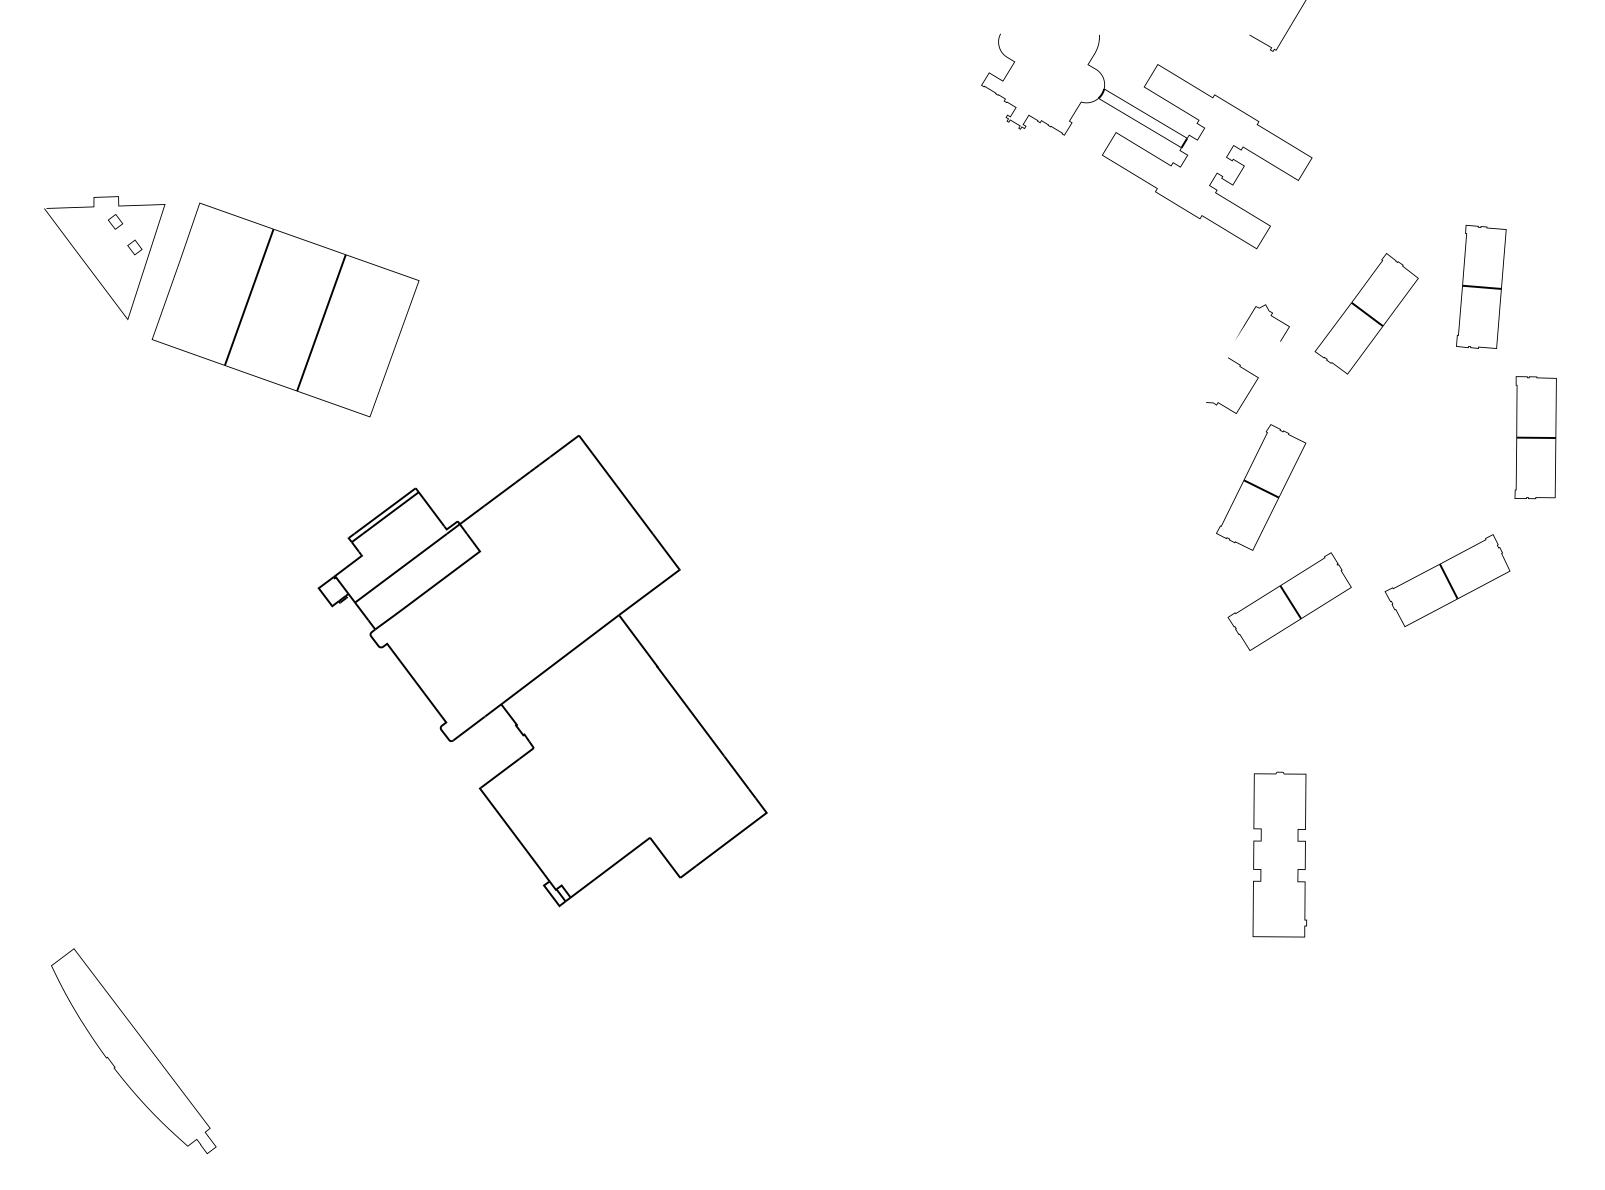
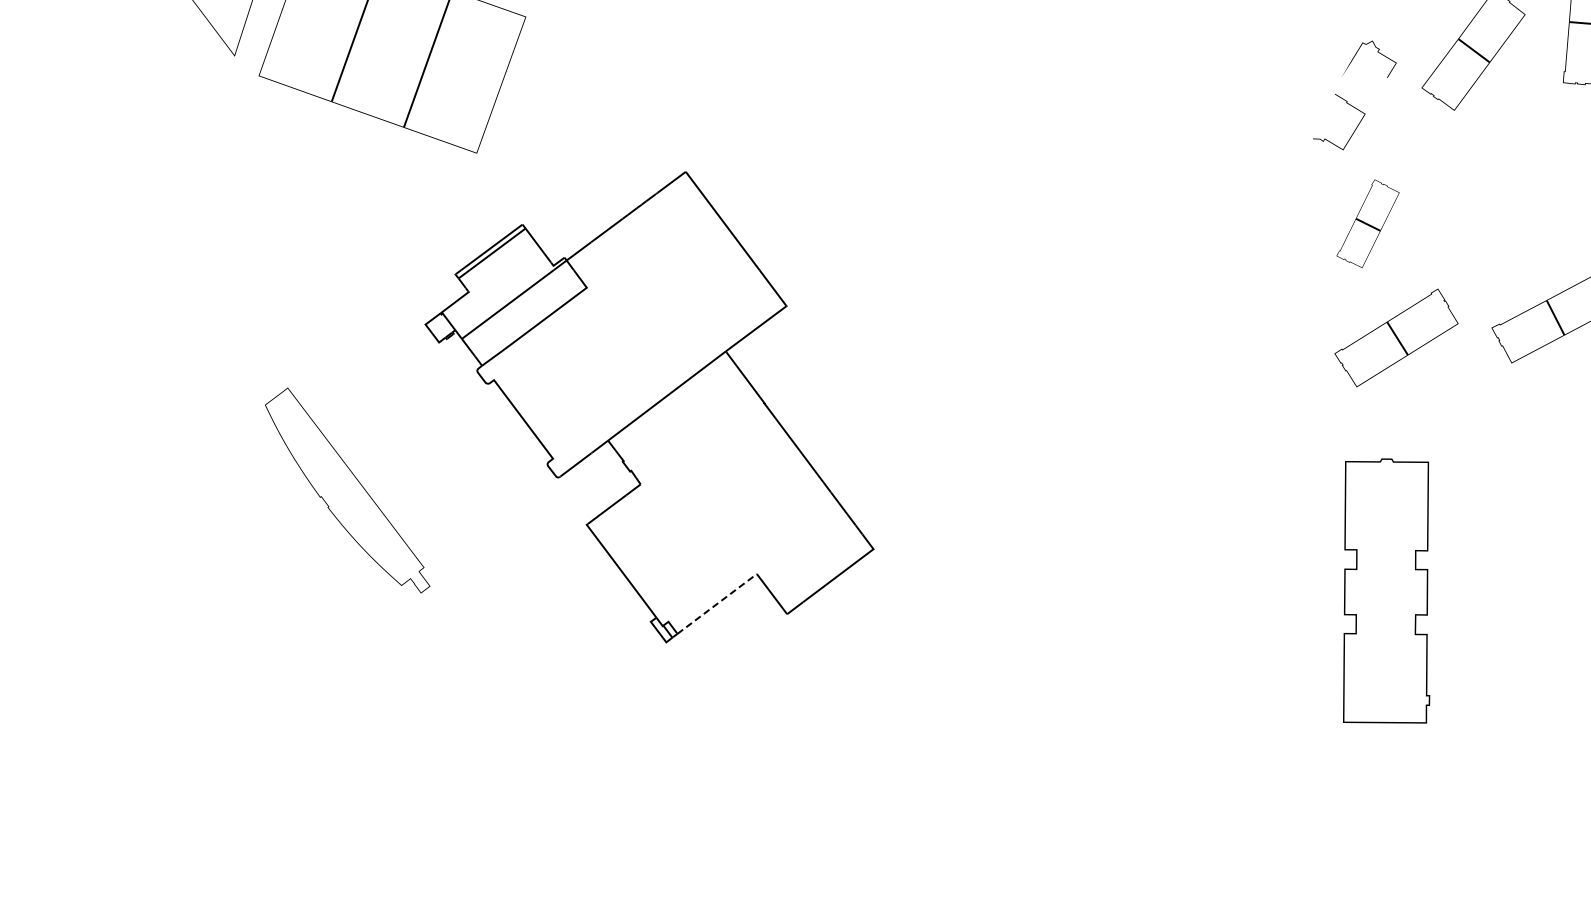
part: (1261, 487) -> (1368, 223), size x0.7
part: (1279, 854) -> (1386, 590), size x1.6
line: (610, 867) -> (717, 603), solid -> dashed
part: (133, 1050) -> (347, 489), moved

